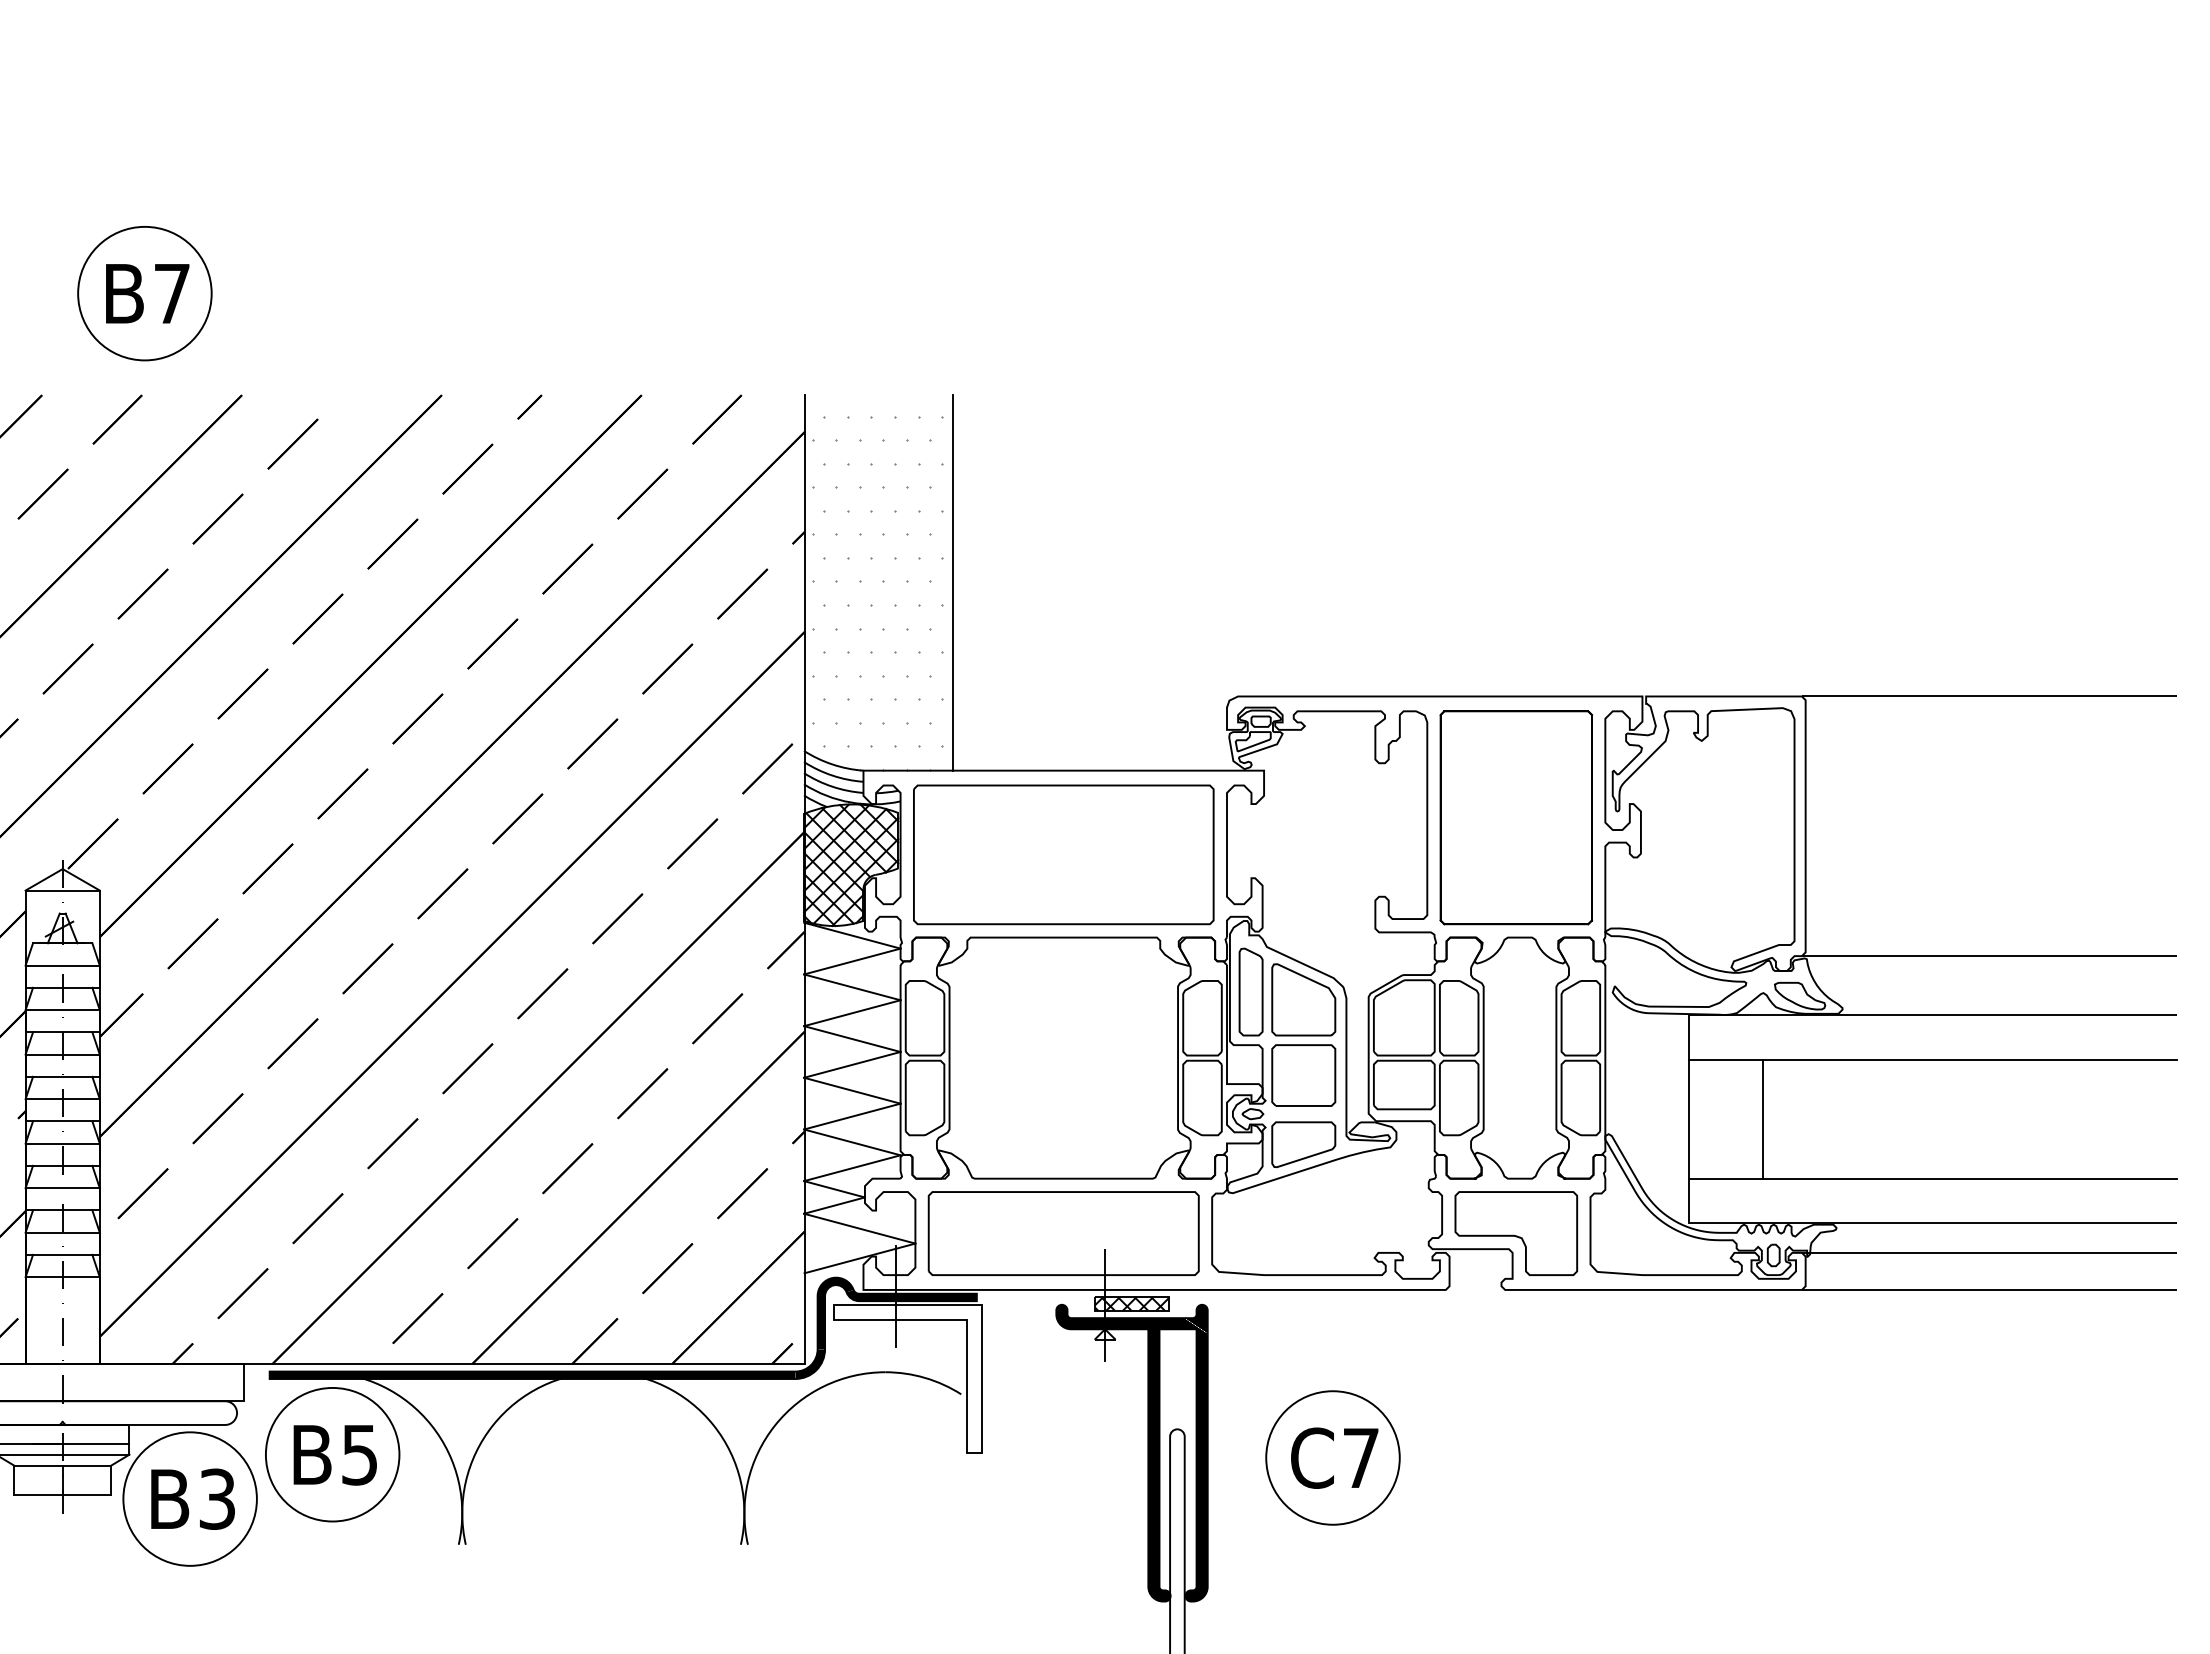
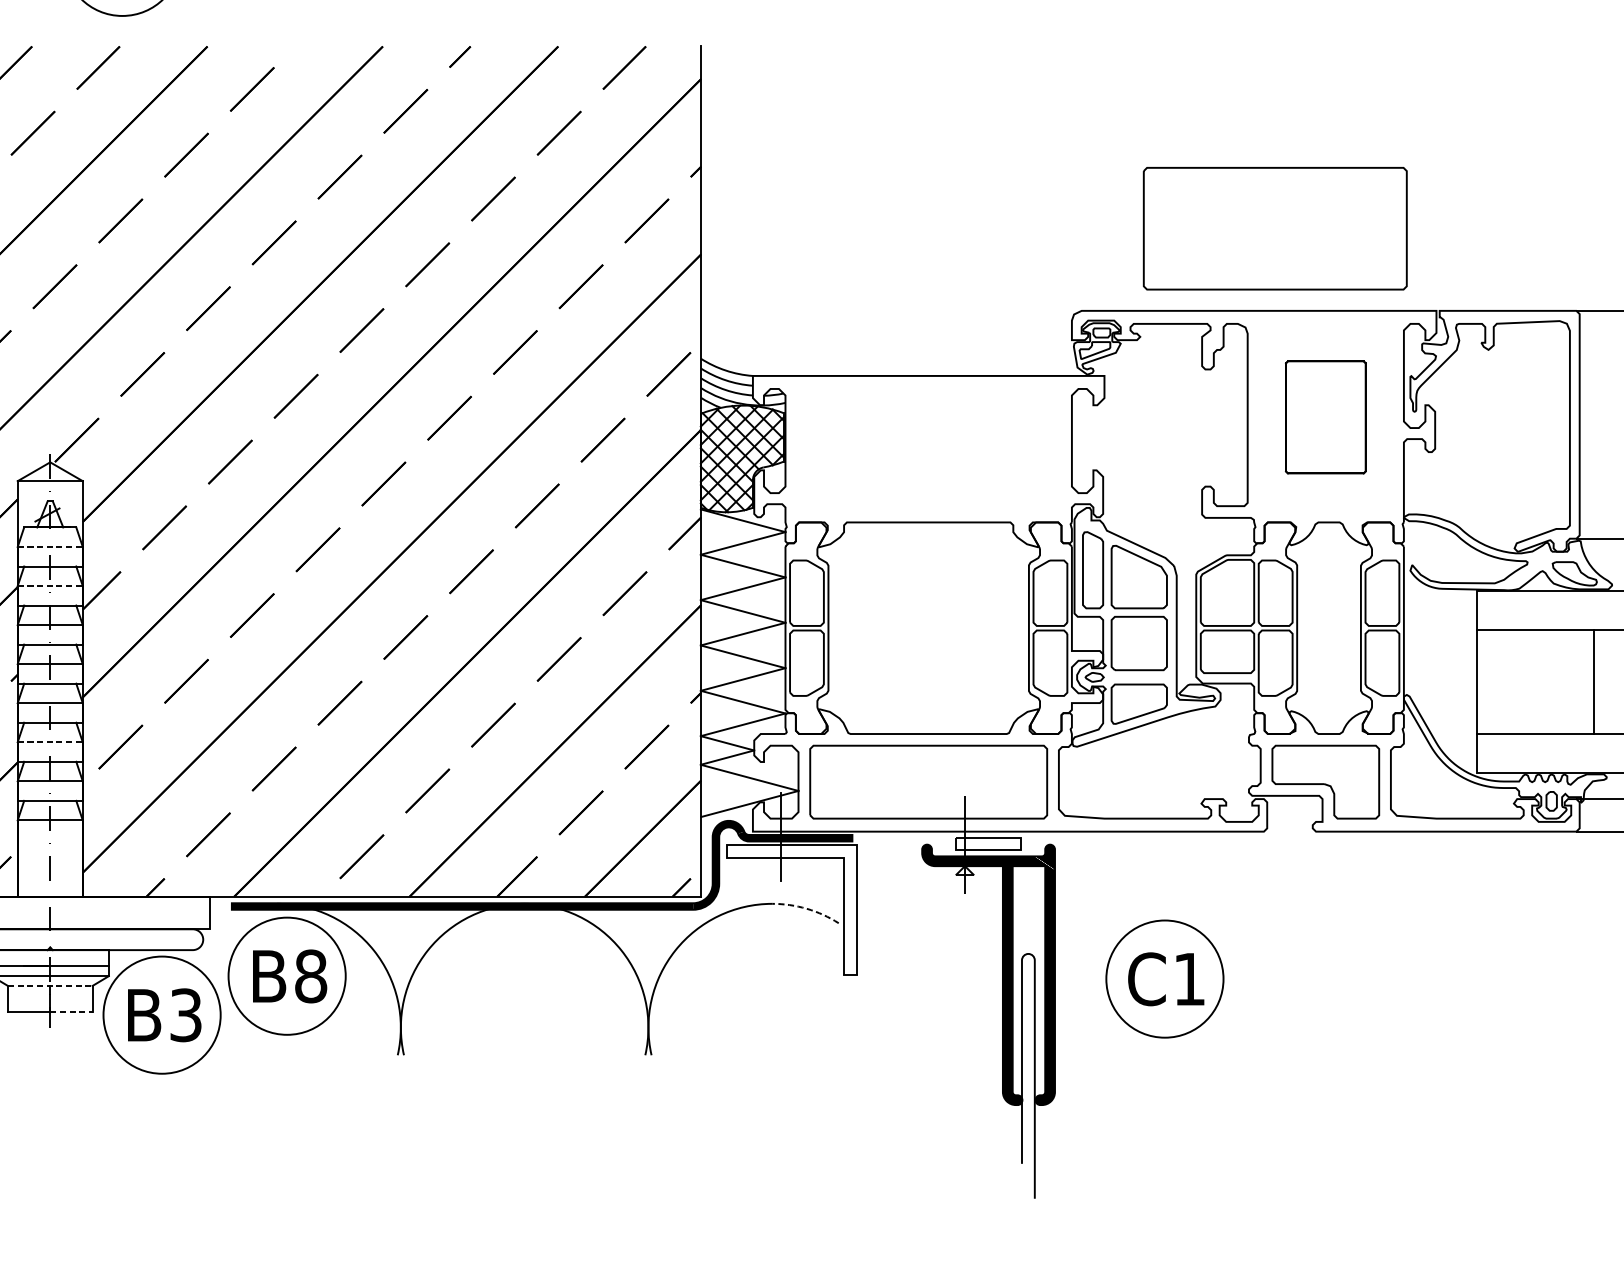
line: (952, 582) -> (831, 210), removed
hatch: (877, 592) -> (765, 219), removed
part: (1516, 817) -> (1325, 417), size x0.6
part: (1063, 854) -> (1275, 228), moved
line: (63, 965) -> (50, 546), solid -> dashed
line: (63, 1010) -> (50, 586), solid -> dashed
line: (1763, 1118) -> (1594, 681), moved
line: (63, 1188) -> (50, 742), solid -> dashed
hatch: (1131, 1303) -> (988, 843), removed
line: (924, 1377) -> (806, 908), solid -> dashed
text: (359, 1454) -> (310, 976), B5 -> B8
text: (1361, 1457) -> (1189, 978), C7 -> C1
line: (63, 1465) -> (50, 985), solid -> dashed
line: (87, 1495) -> (72, 1012), solid -> dashed

